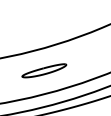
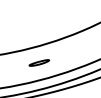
part: (44, 70) -> (39, 62), size x0.6

